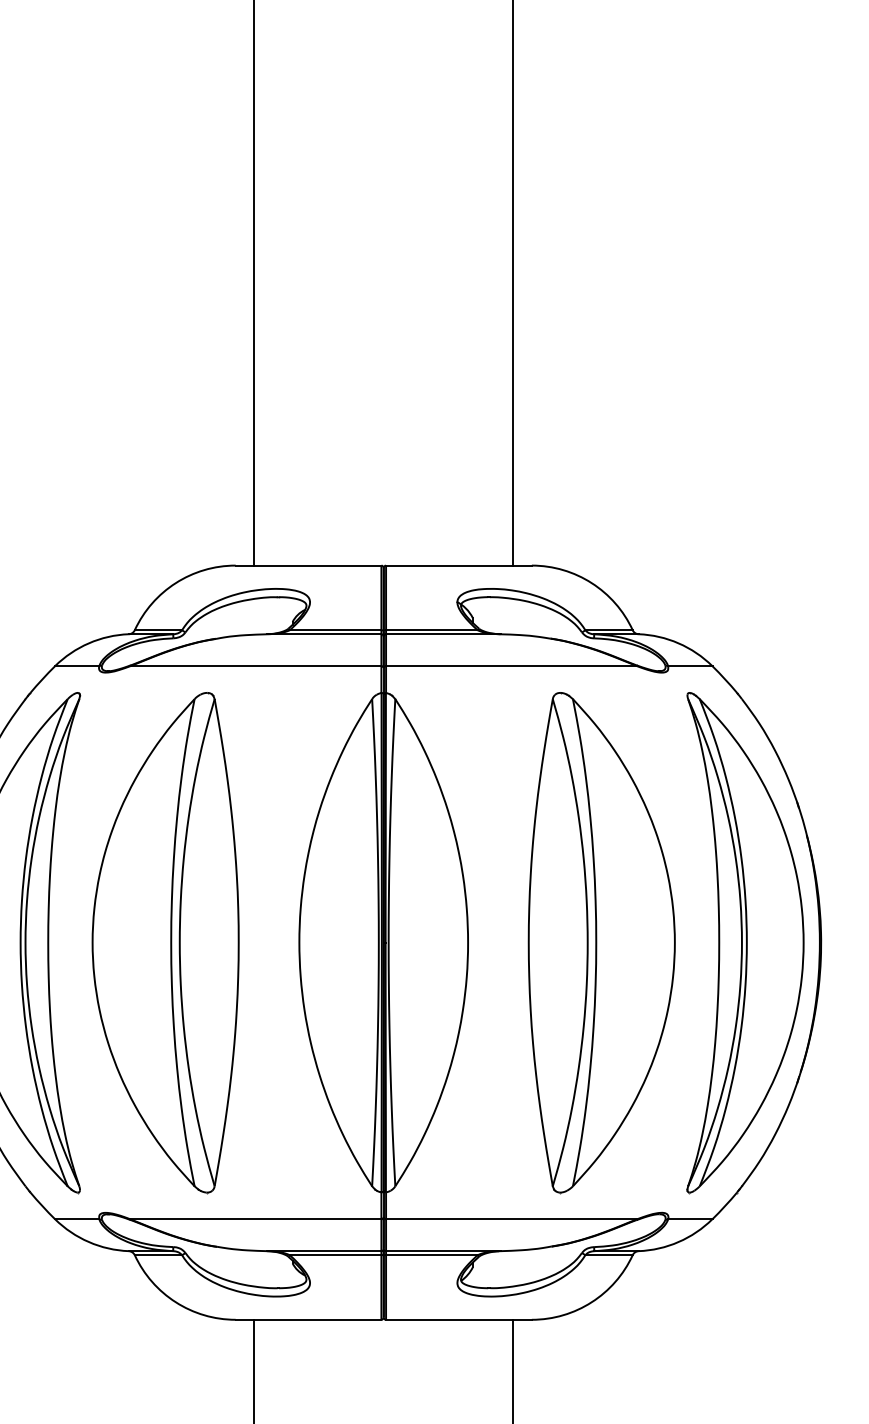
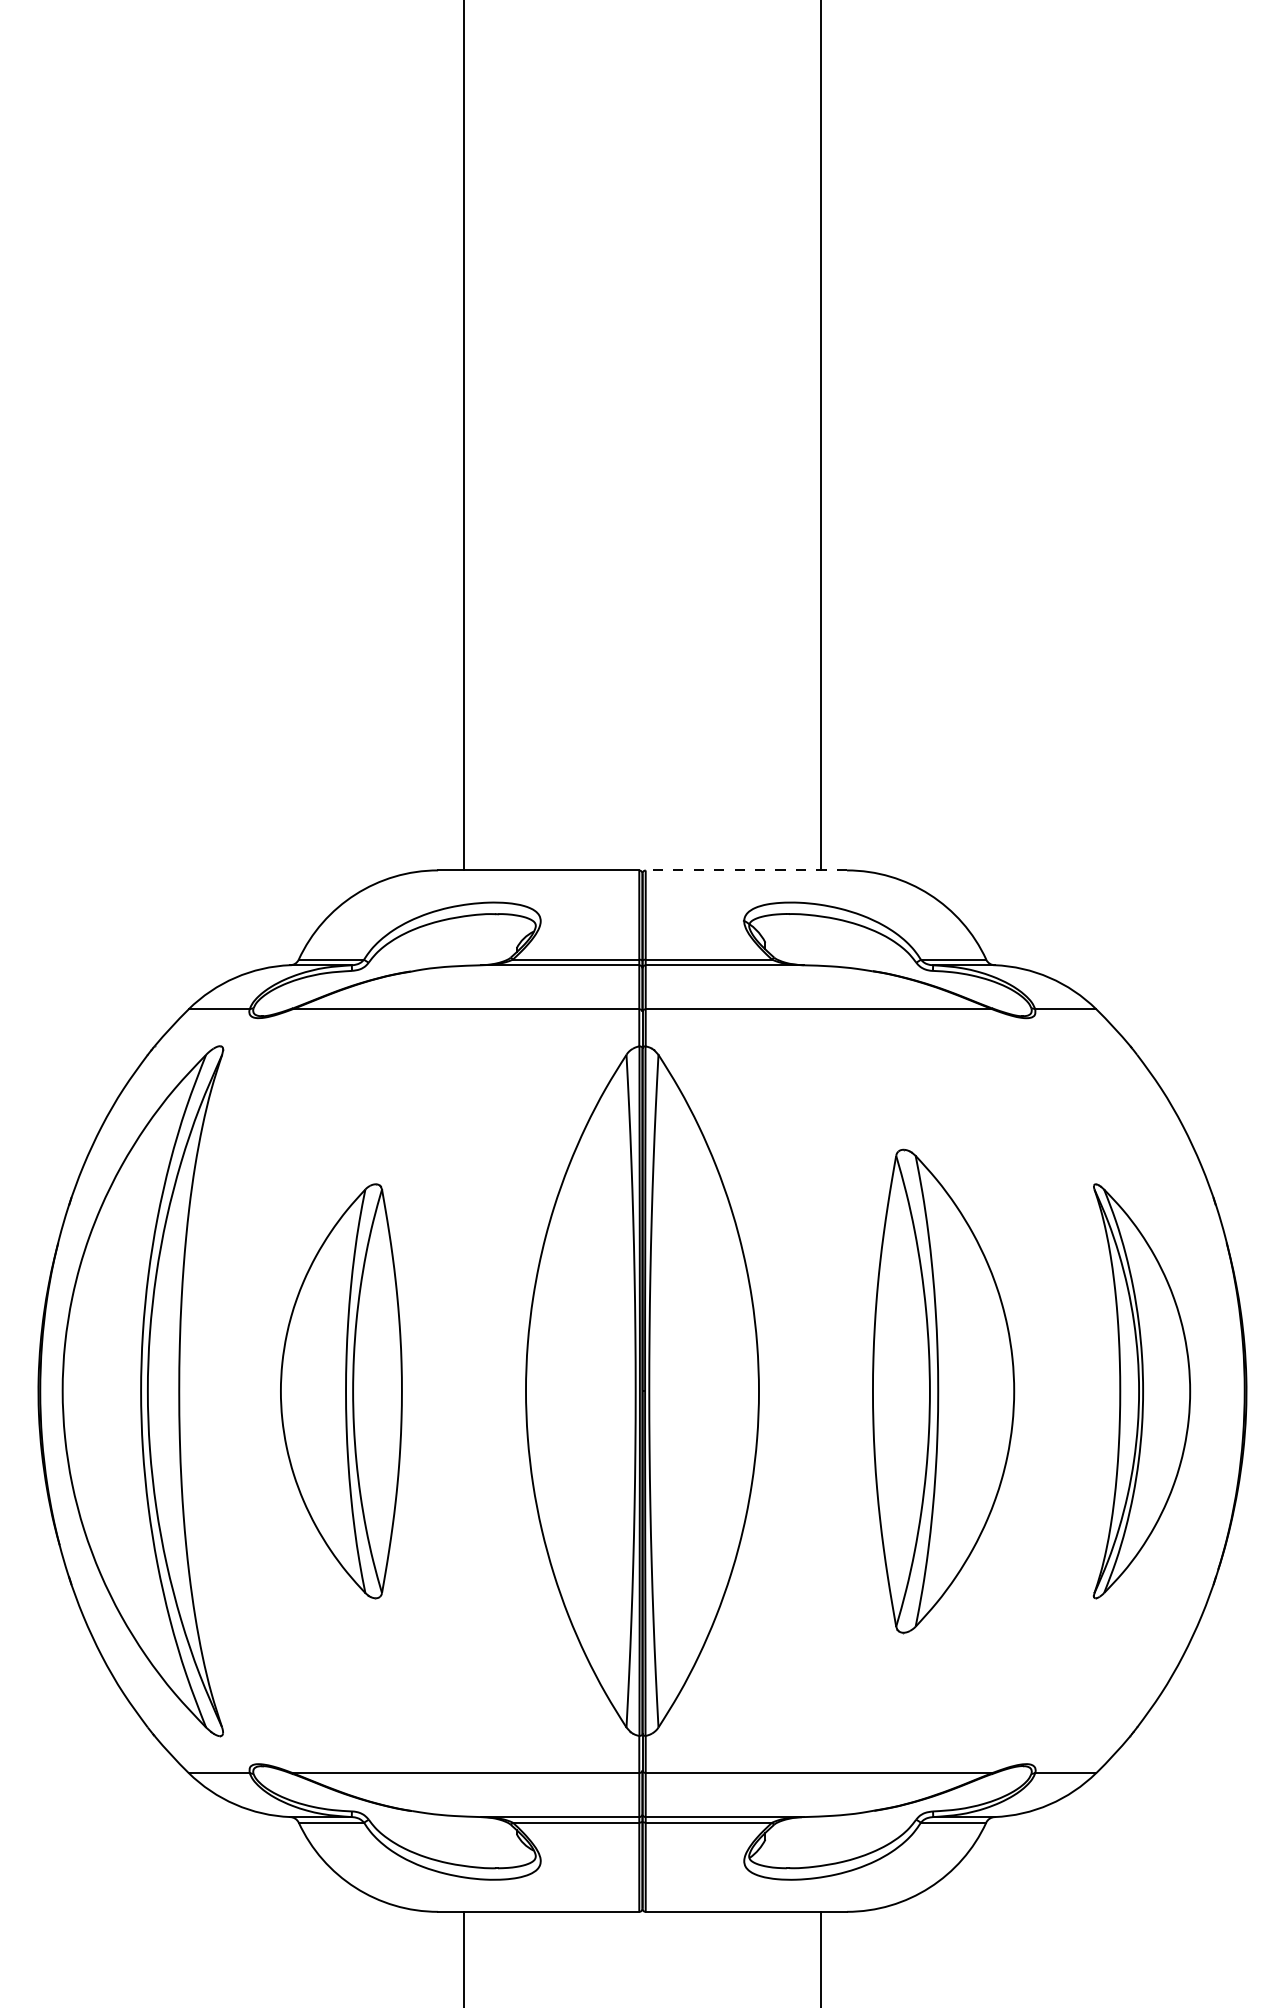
line: (459, 565) -> (746, 870), solid -> dashed
part: (165, 942) -> (341, 1391), size x0.6
part: (601, 942) -> (943, 1391), size x0.7
part: (745, 942) -> (1141, 1391), size x0.6

